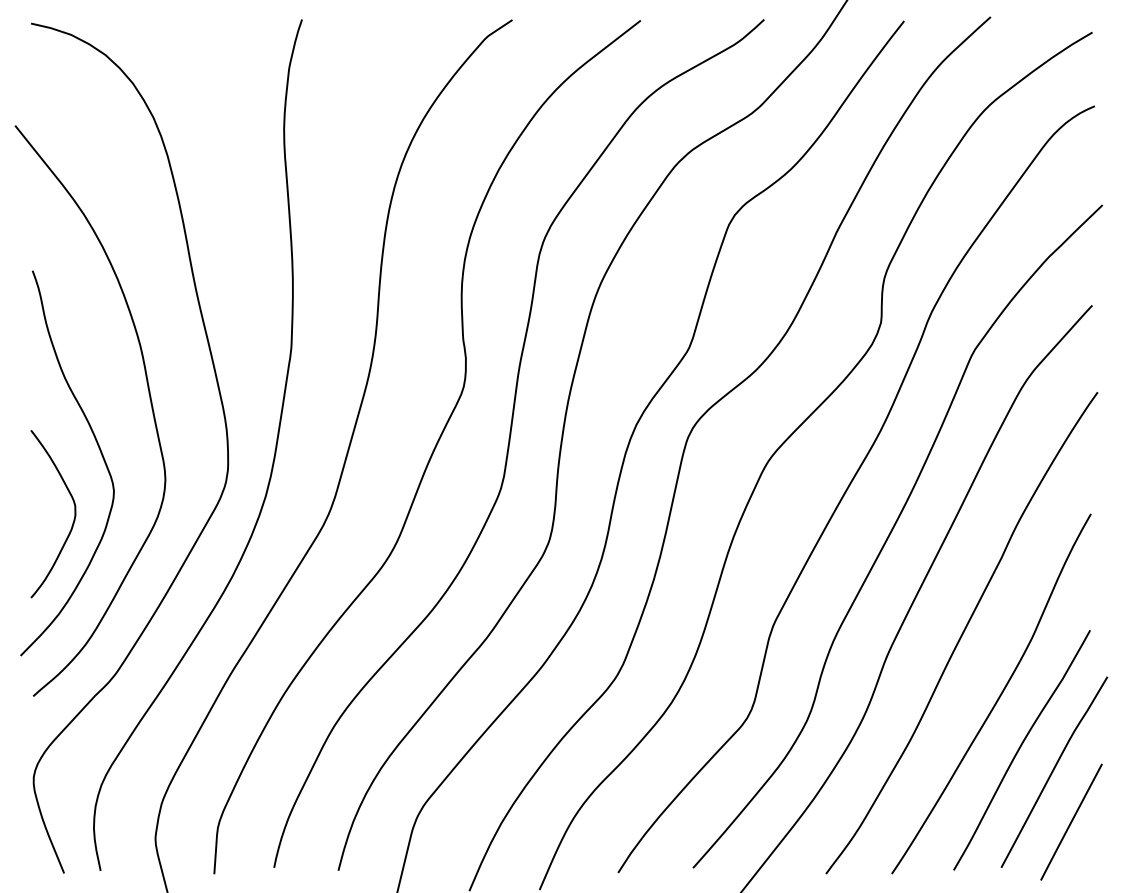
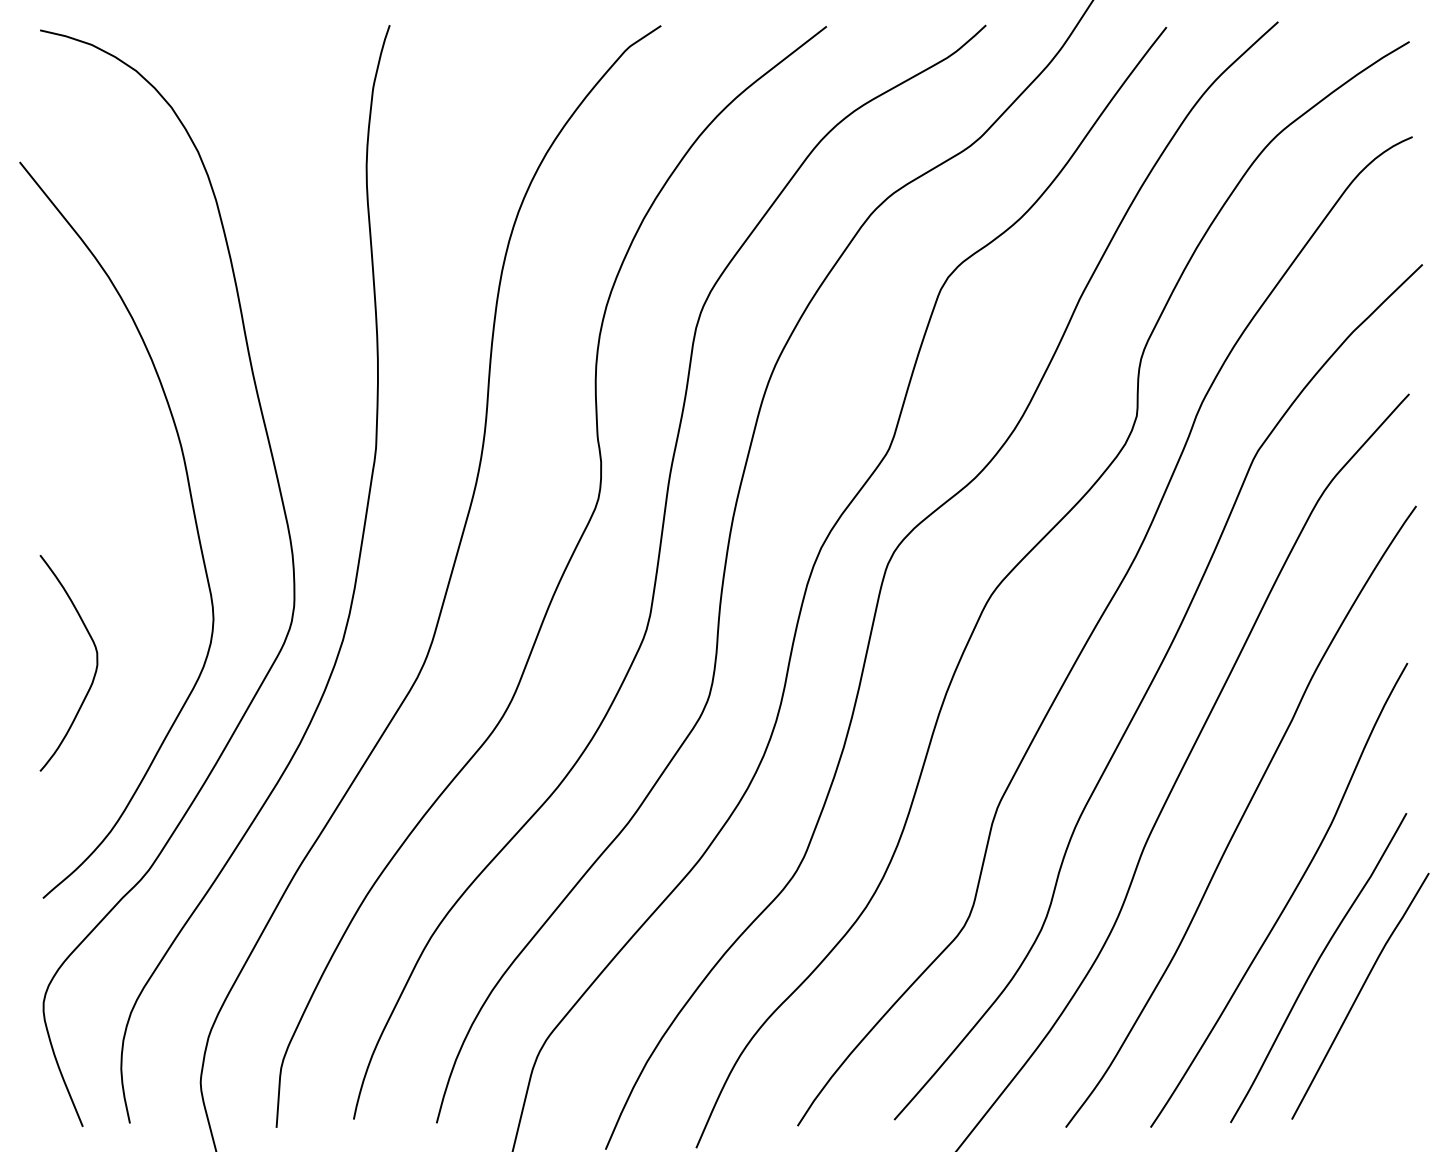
curve: (98, 448) -> (127, 578), removed
line: (1071, 822) -> (1382, 1060), removed

